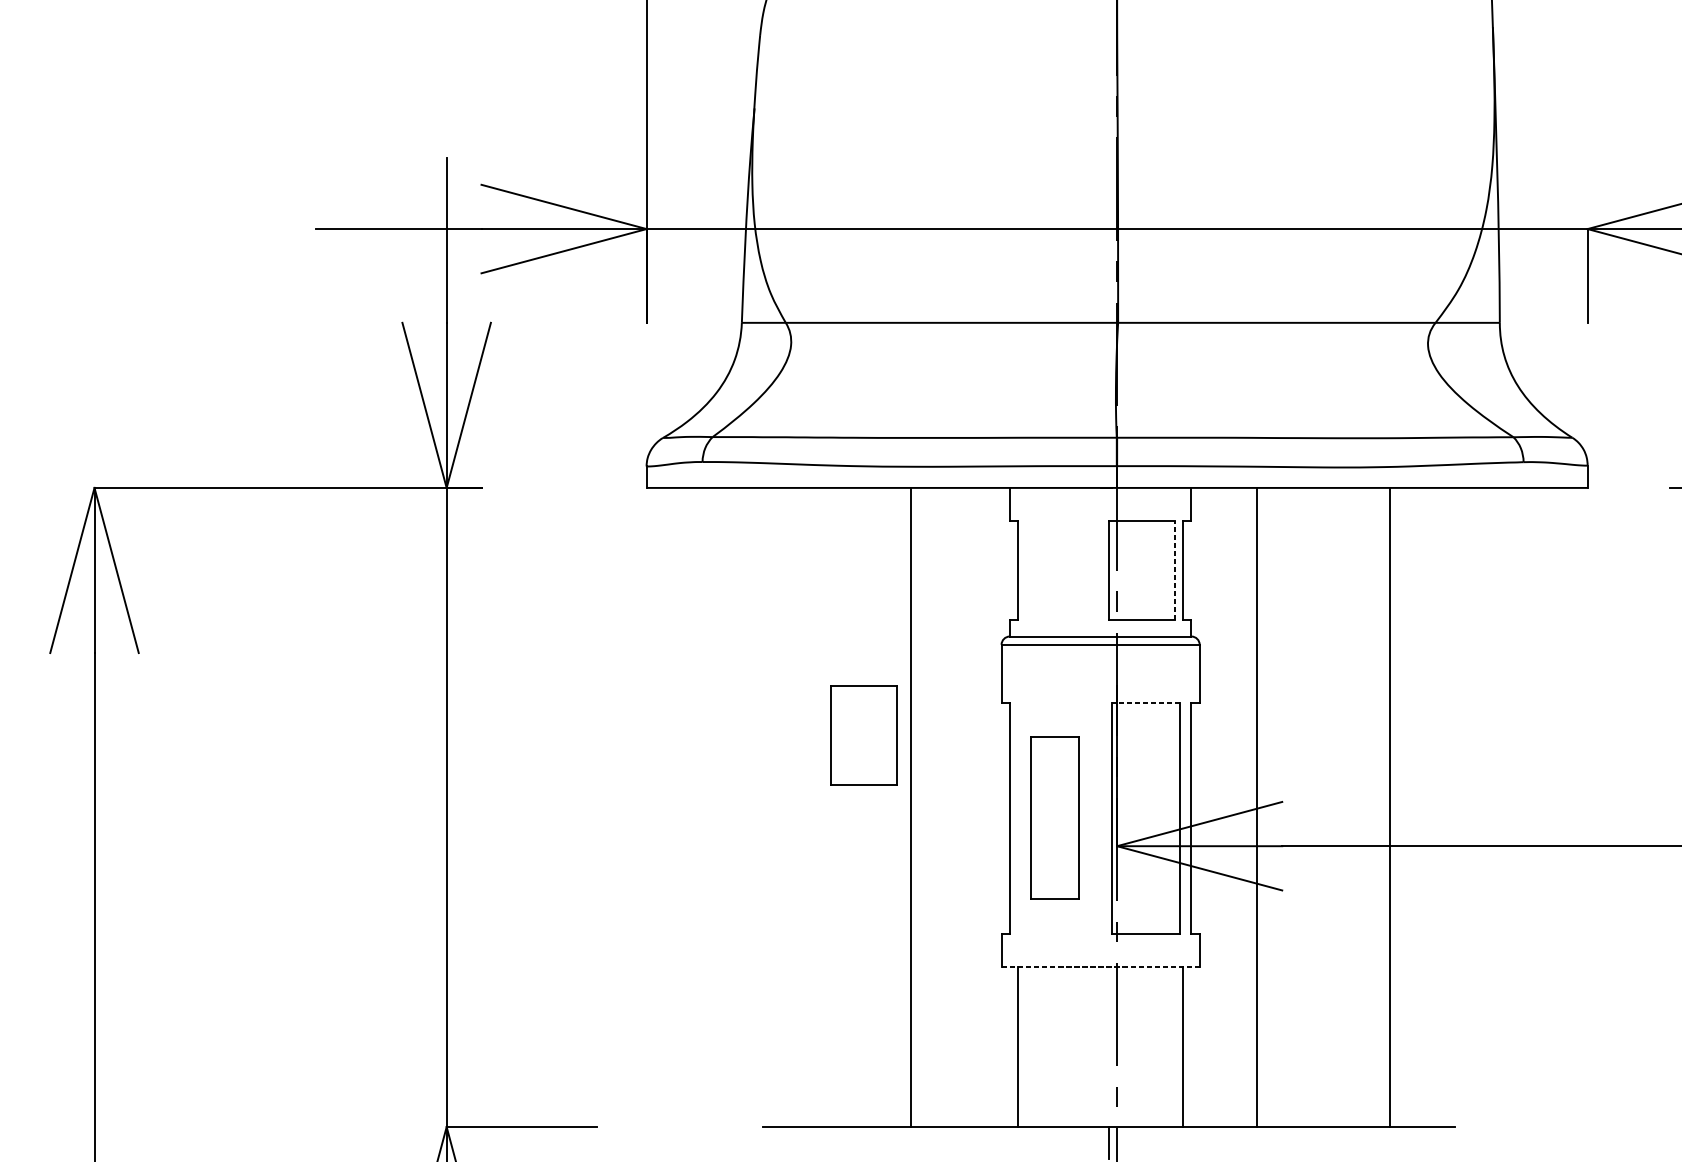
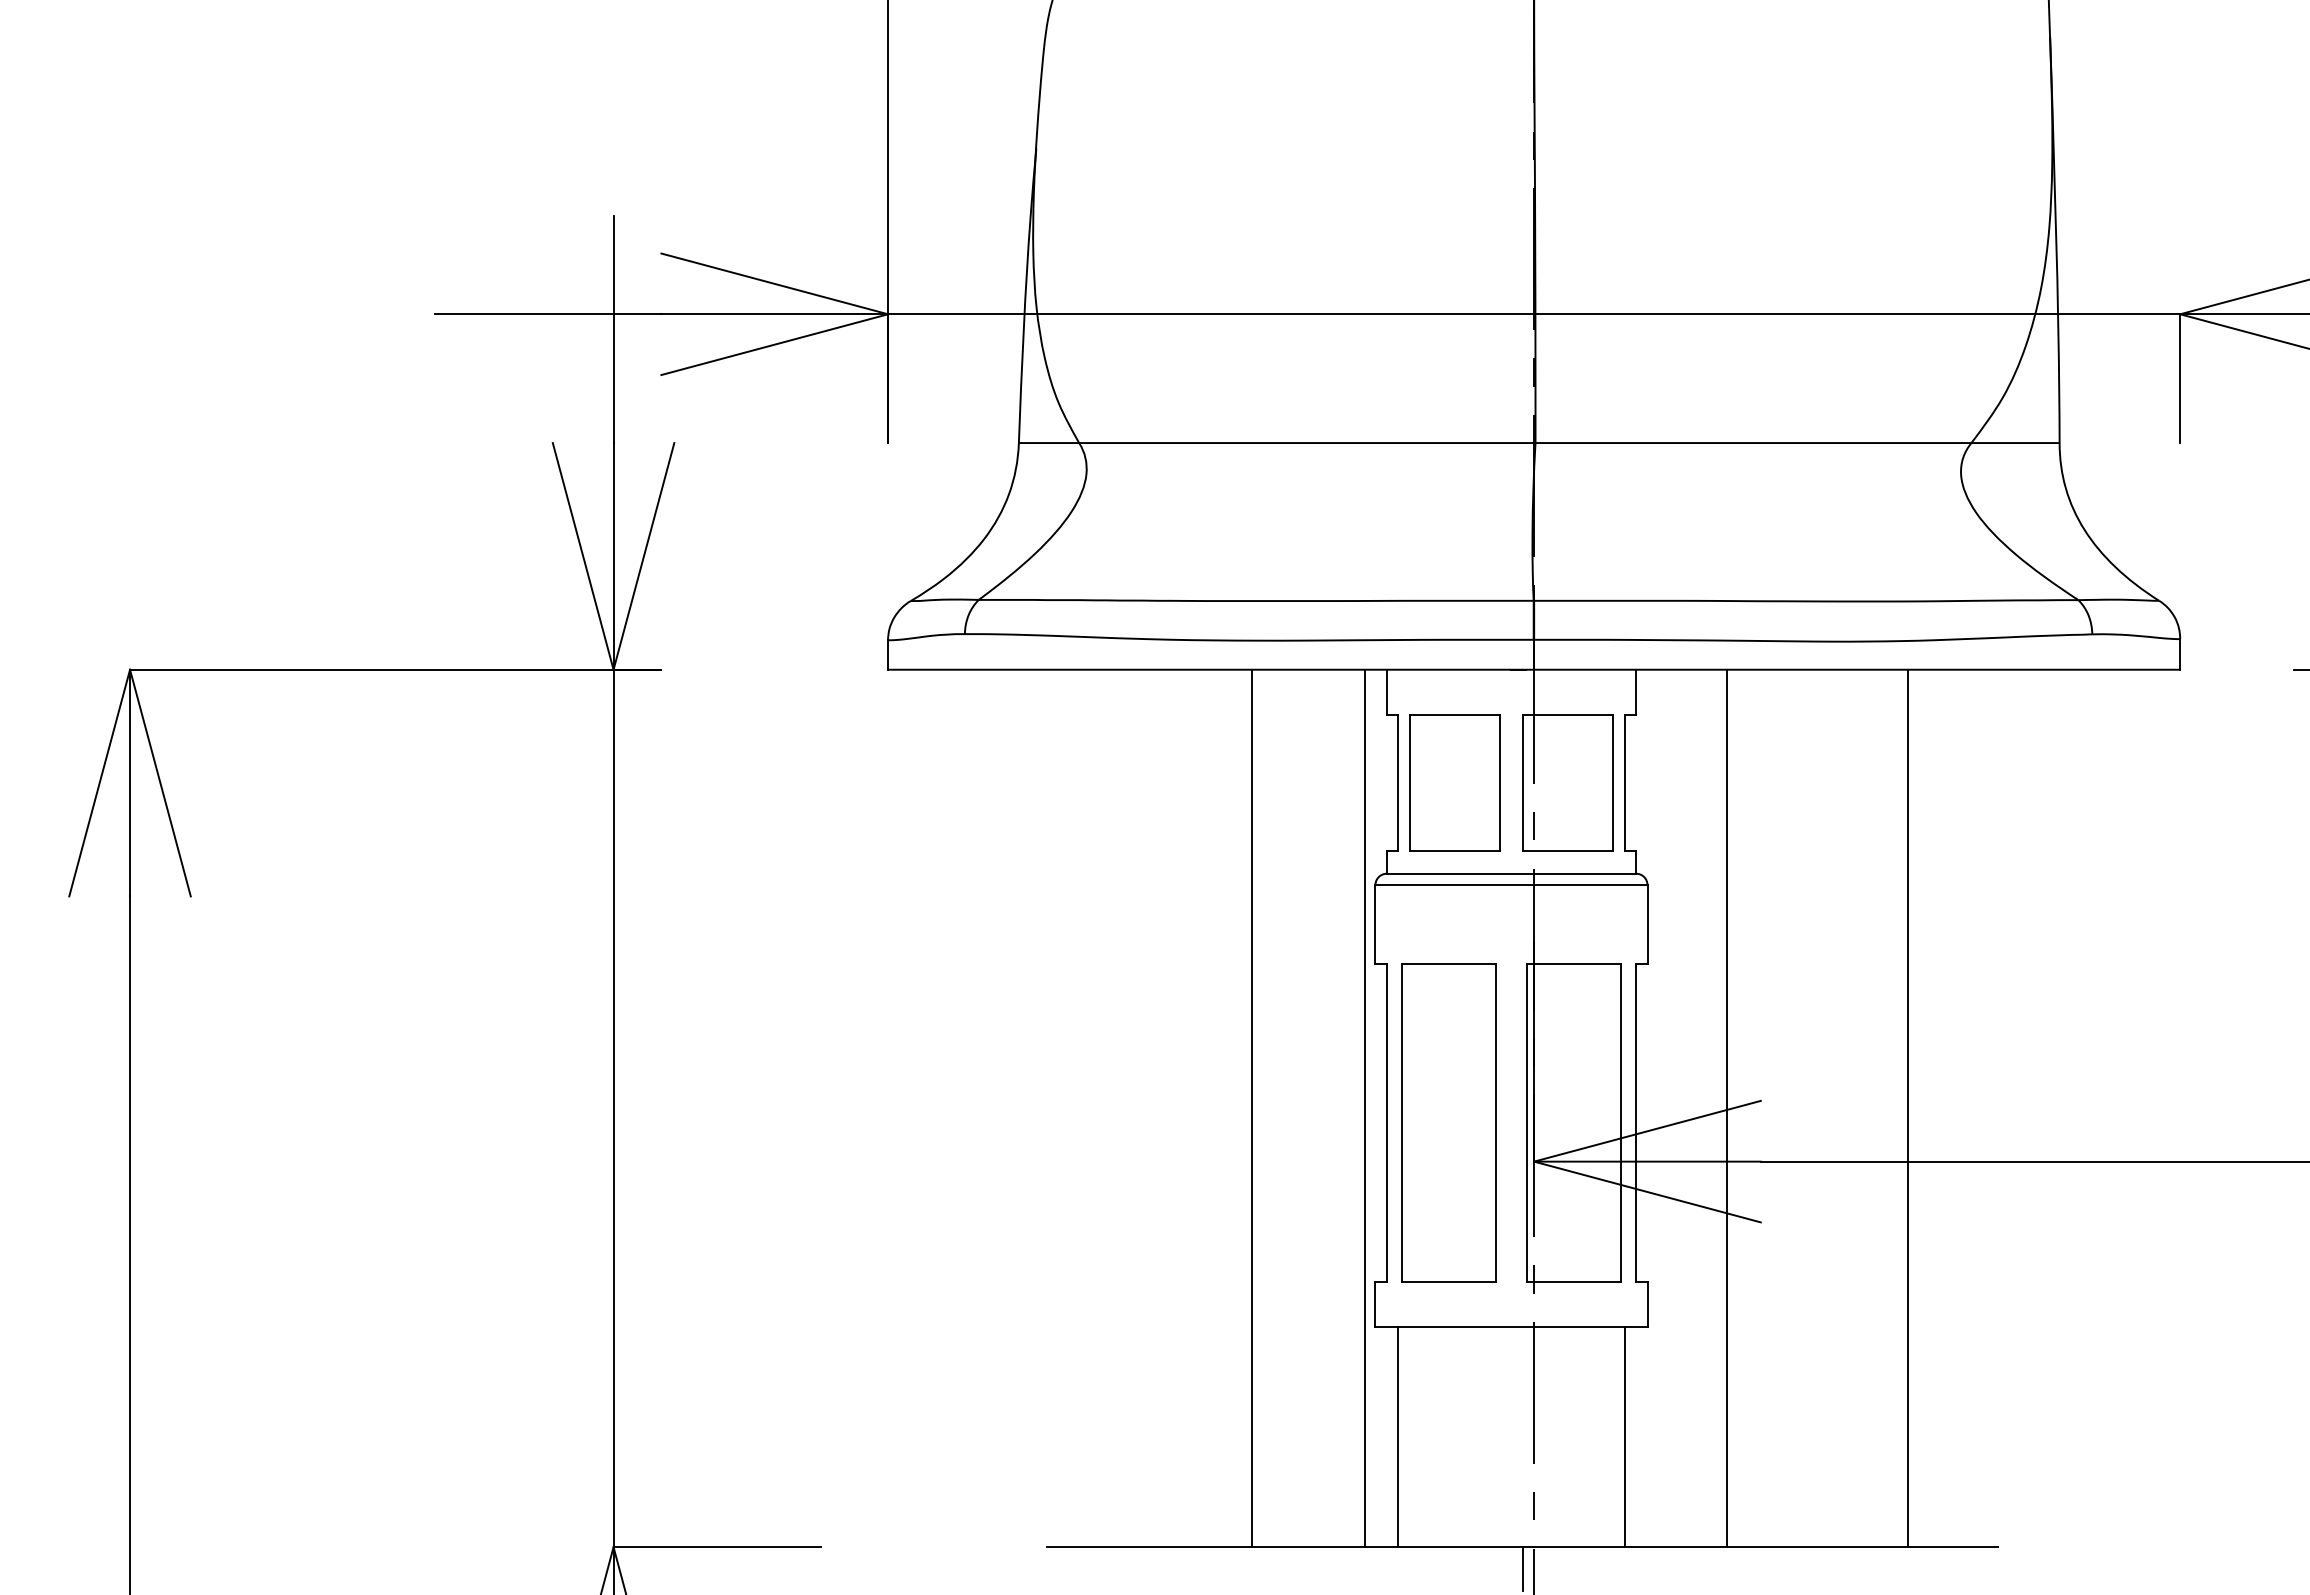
line: (1174, 570) -> (1613, 782), dashed -> solid
line: (1145, 702) -> (1573, 964), dashed -> solid
part: (863, 735) -> (1454, 782), moved
line: (994, 807) -> (1365, 1108), added
part: (1054, 817) -> (1448, 1122), size x1.43
line: (1099, 966) -> (1510, 1327), dashed -> solid

